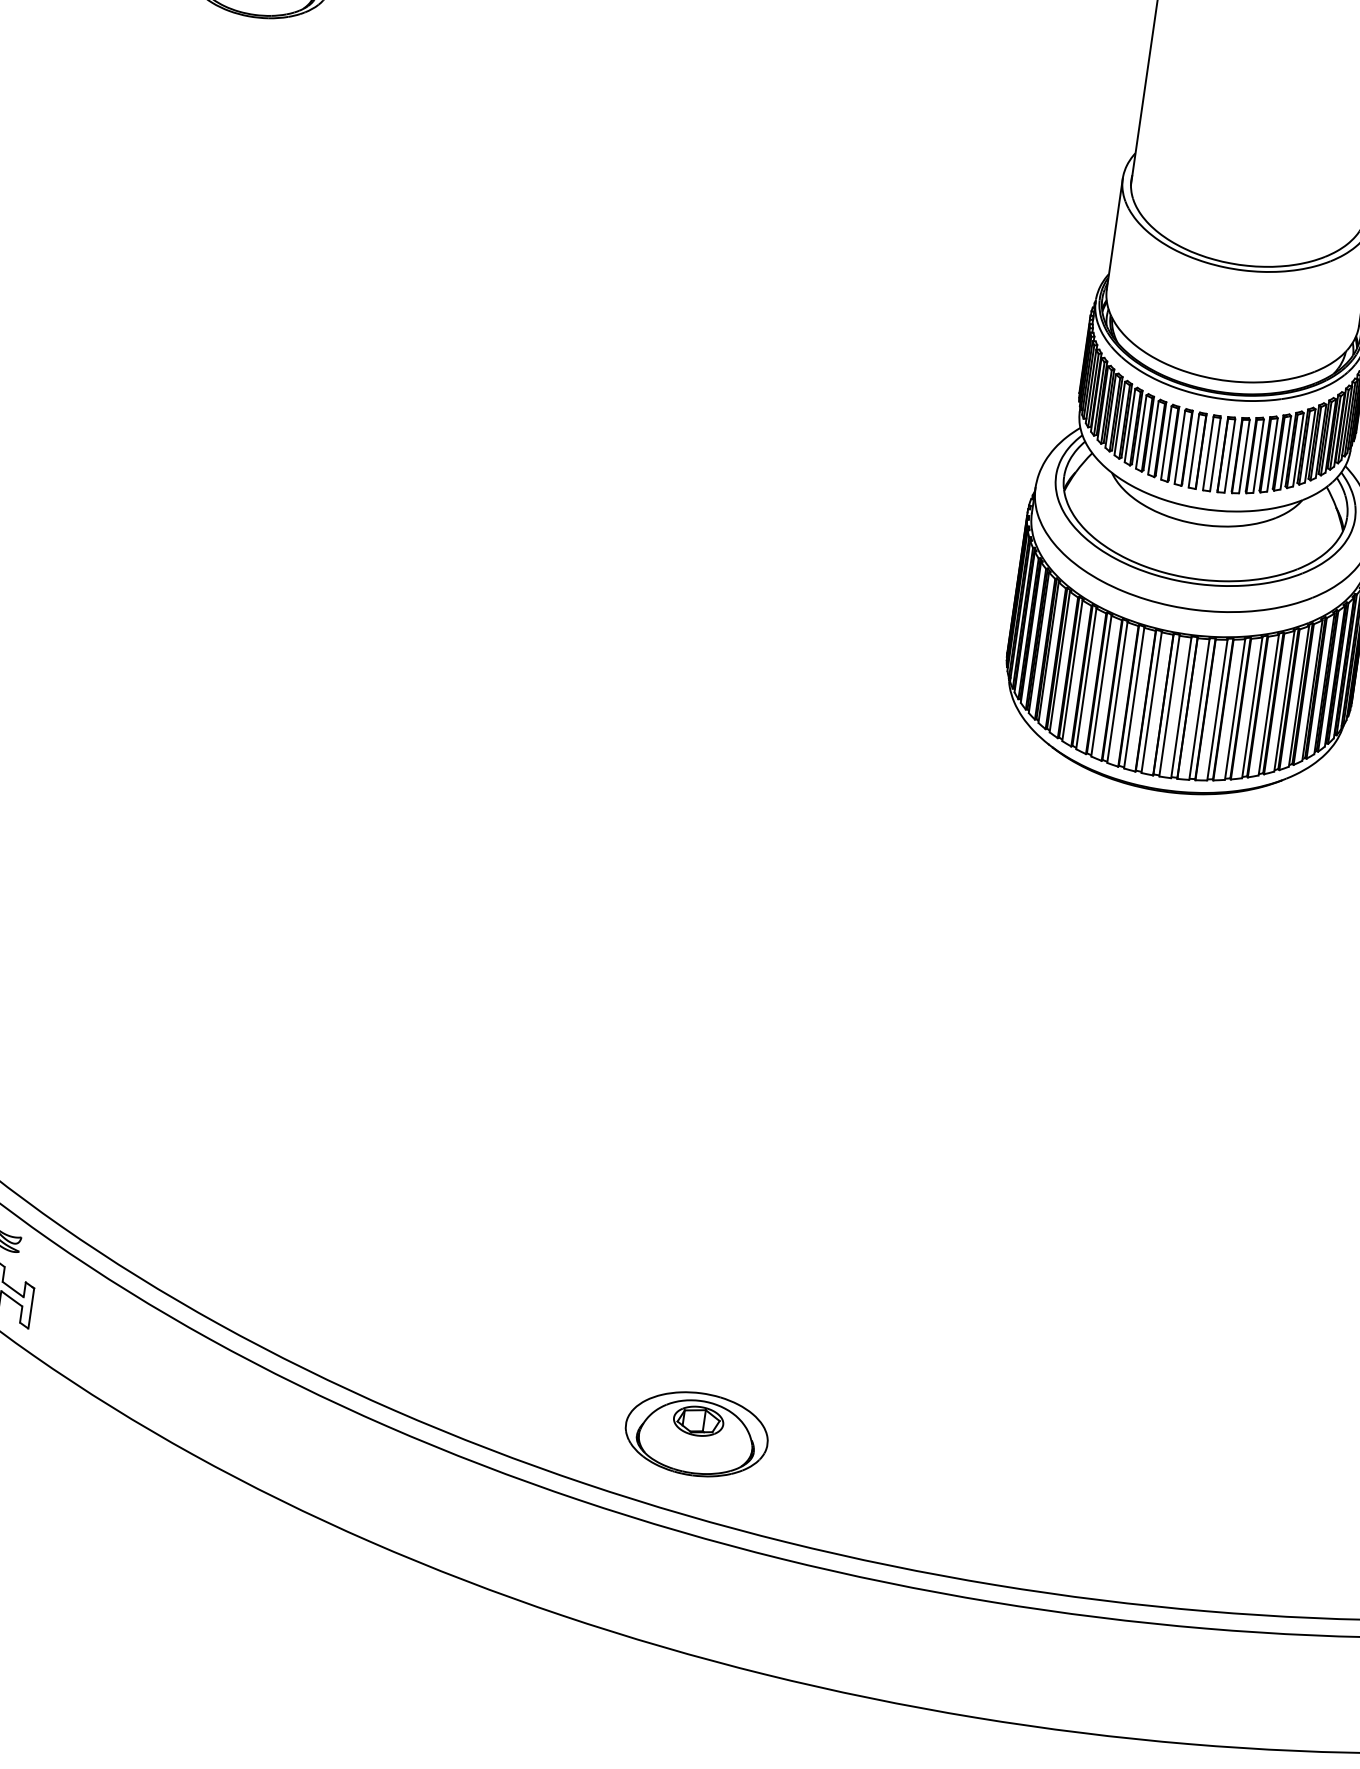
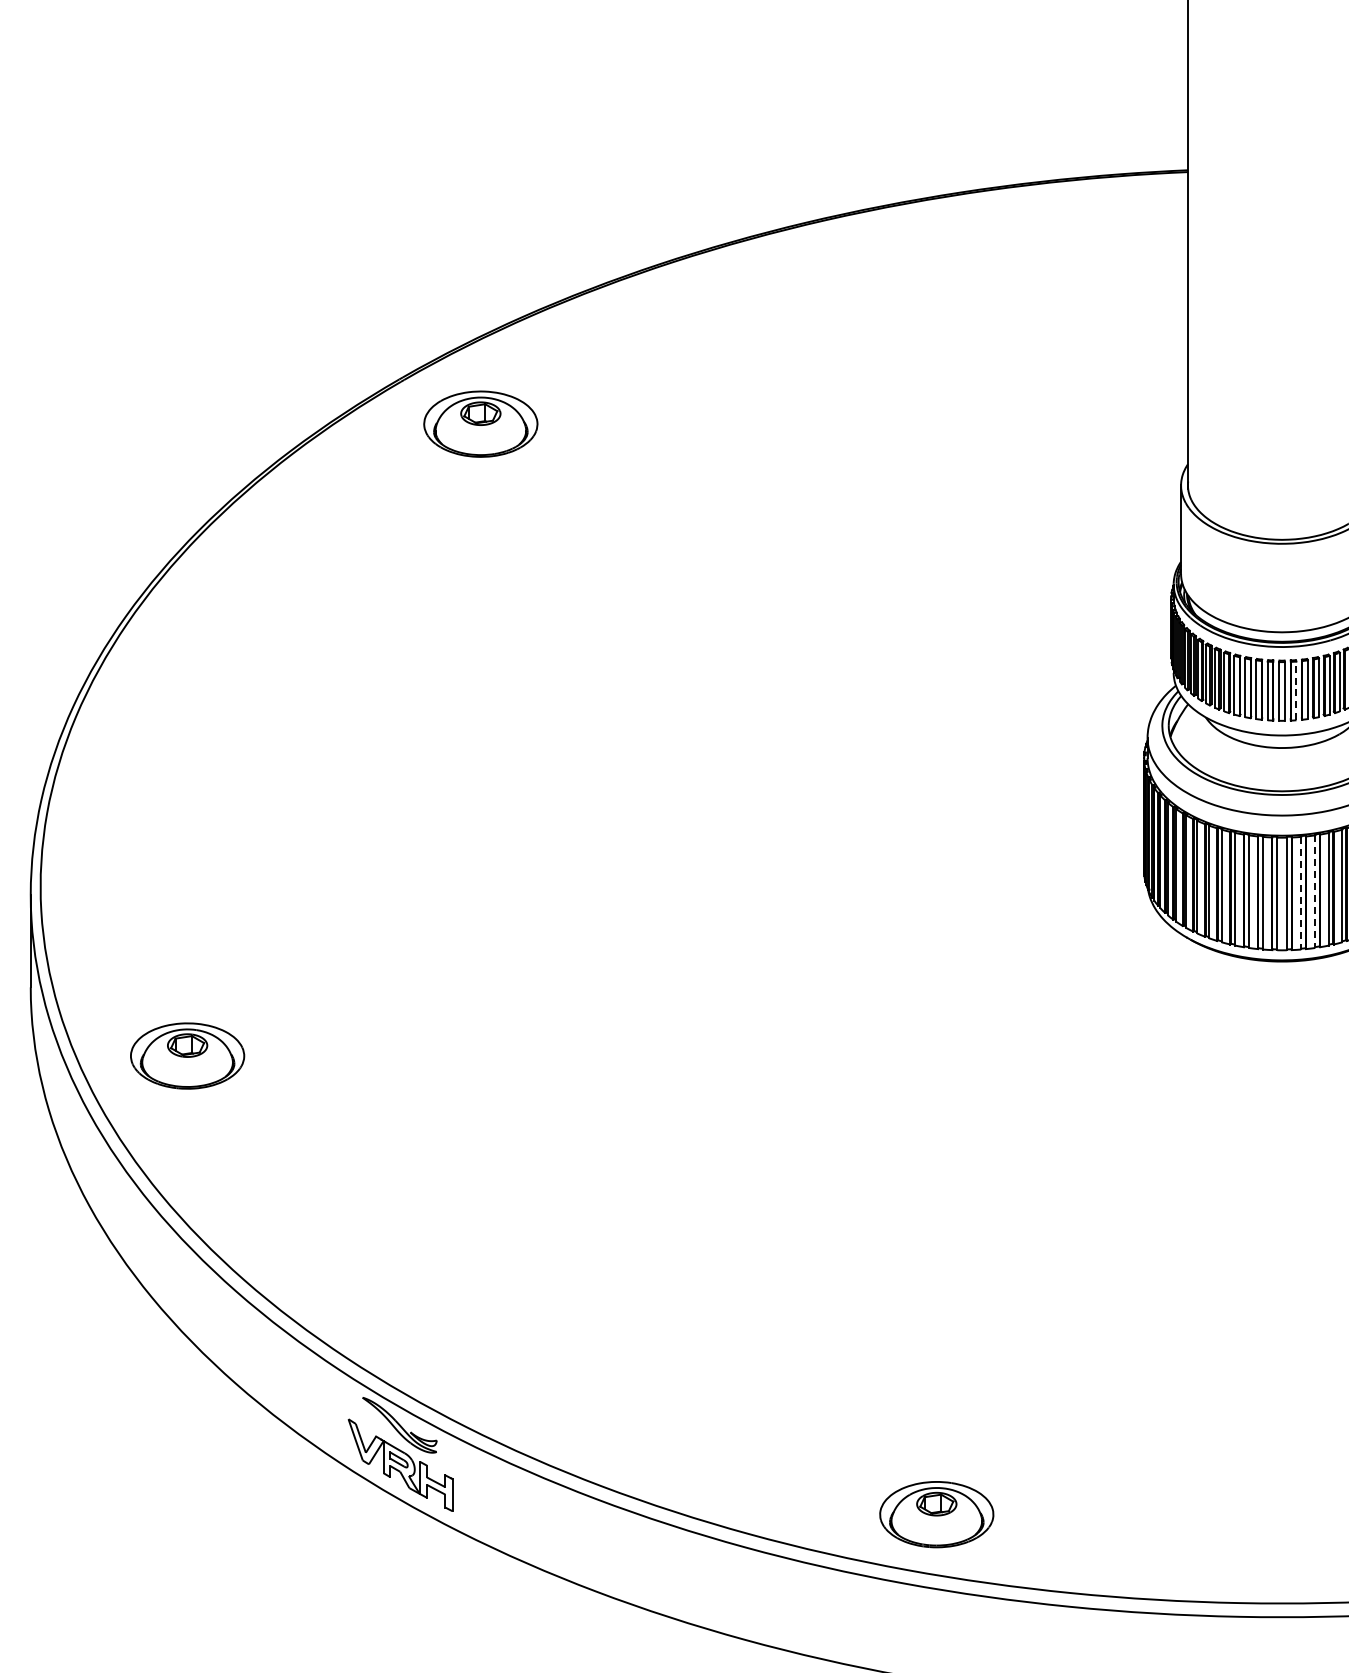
line: (1230, 455) -> (1296, 690), solid -> dashed
line: (1199, 709) -> (1301, 893), solid -> dashed
line: (1217, 711) -> (1315, 892), solid -> dashed
part: (696, 1434) -> (936, 1514), moved

